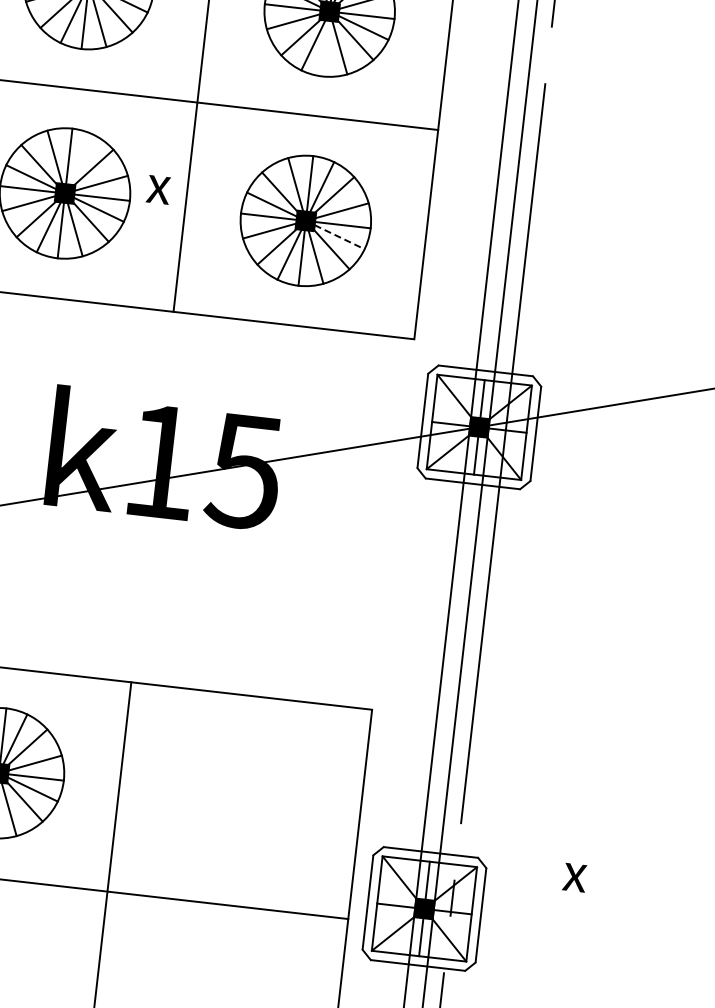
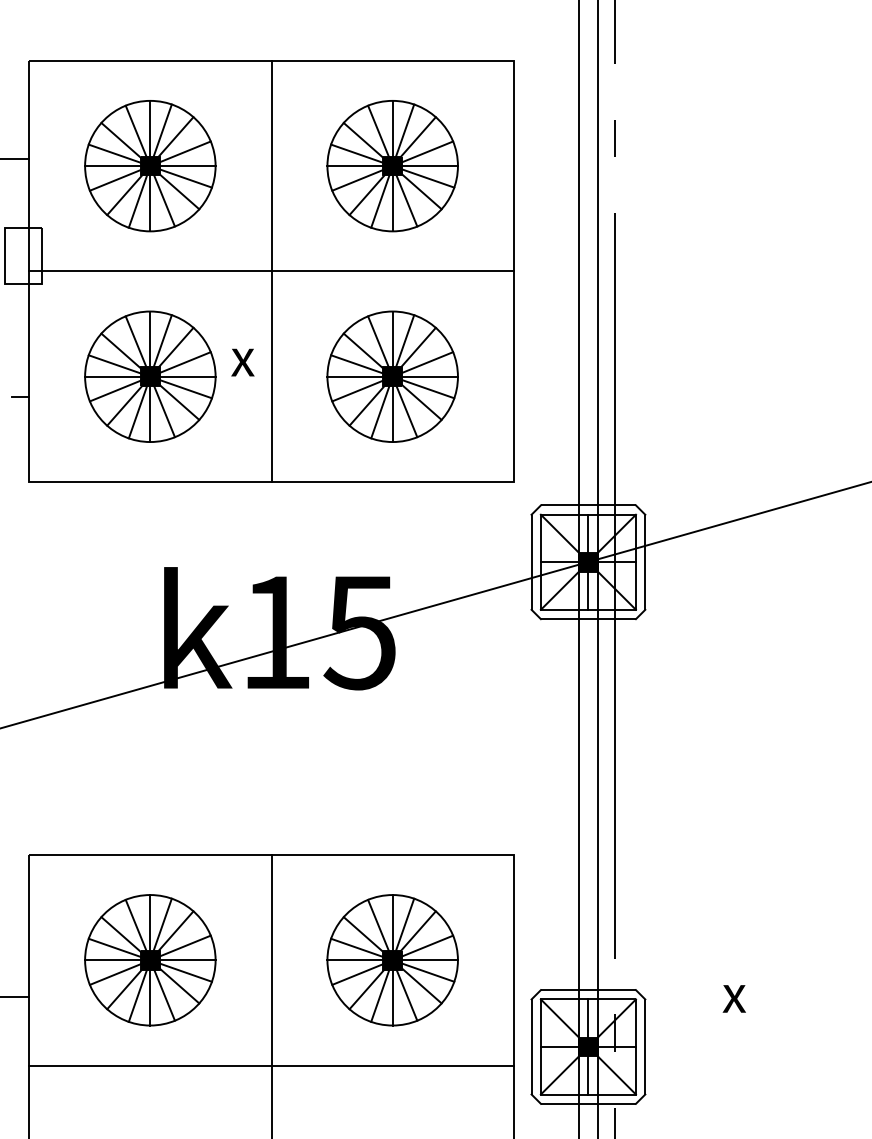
line: (325, 48) -> (392, 203), added
line: (81, 159) -> (162, 341), added
line: (339, 237) -> (428, 389), dashed -> solid
part: (239, 800) -> (392, 960), added

